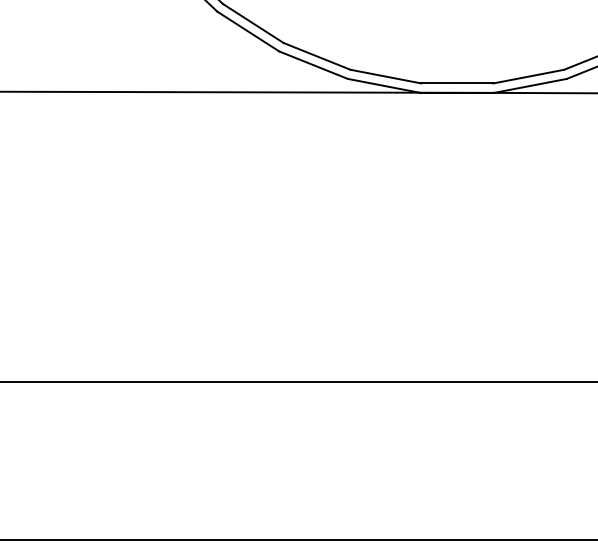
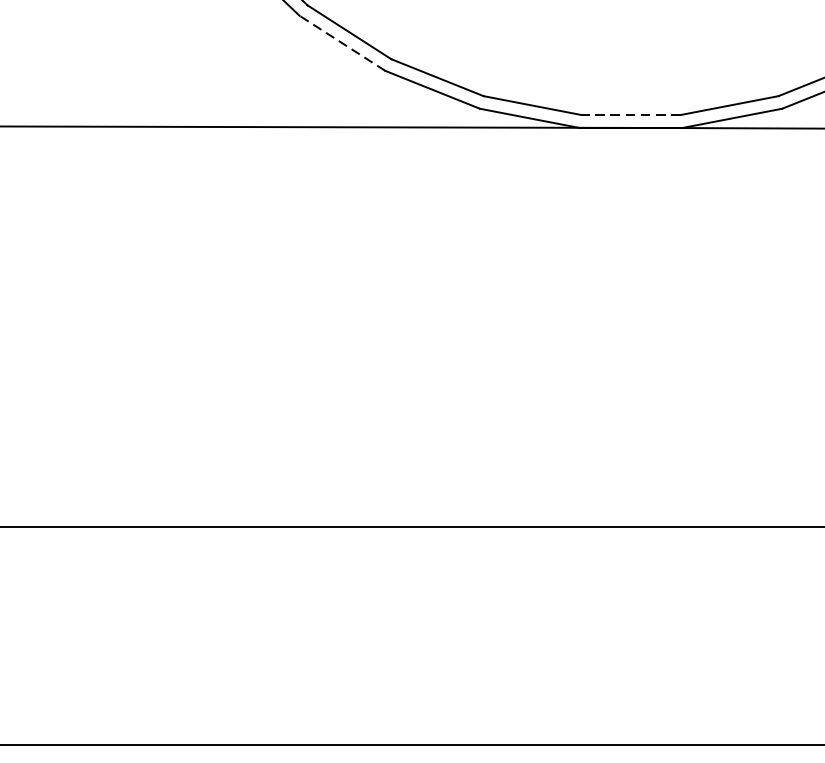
line: (248, 31) -> (342, 43), solid -> dashed
line: (456, 83) -> (629, 115), solid -> dashed

